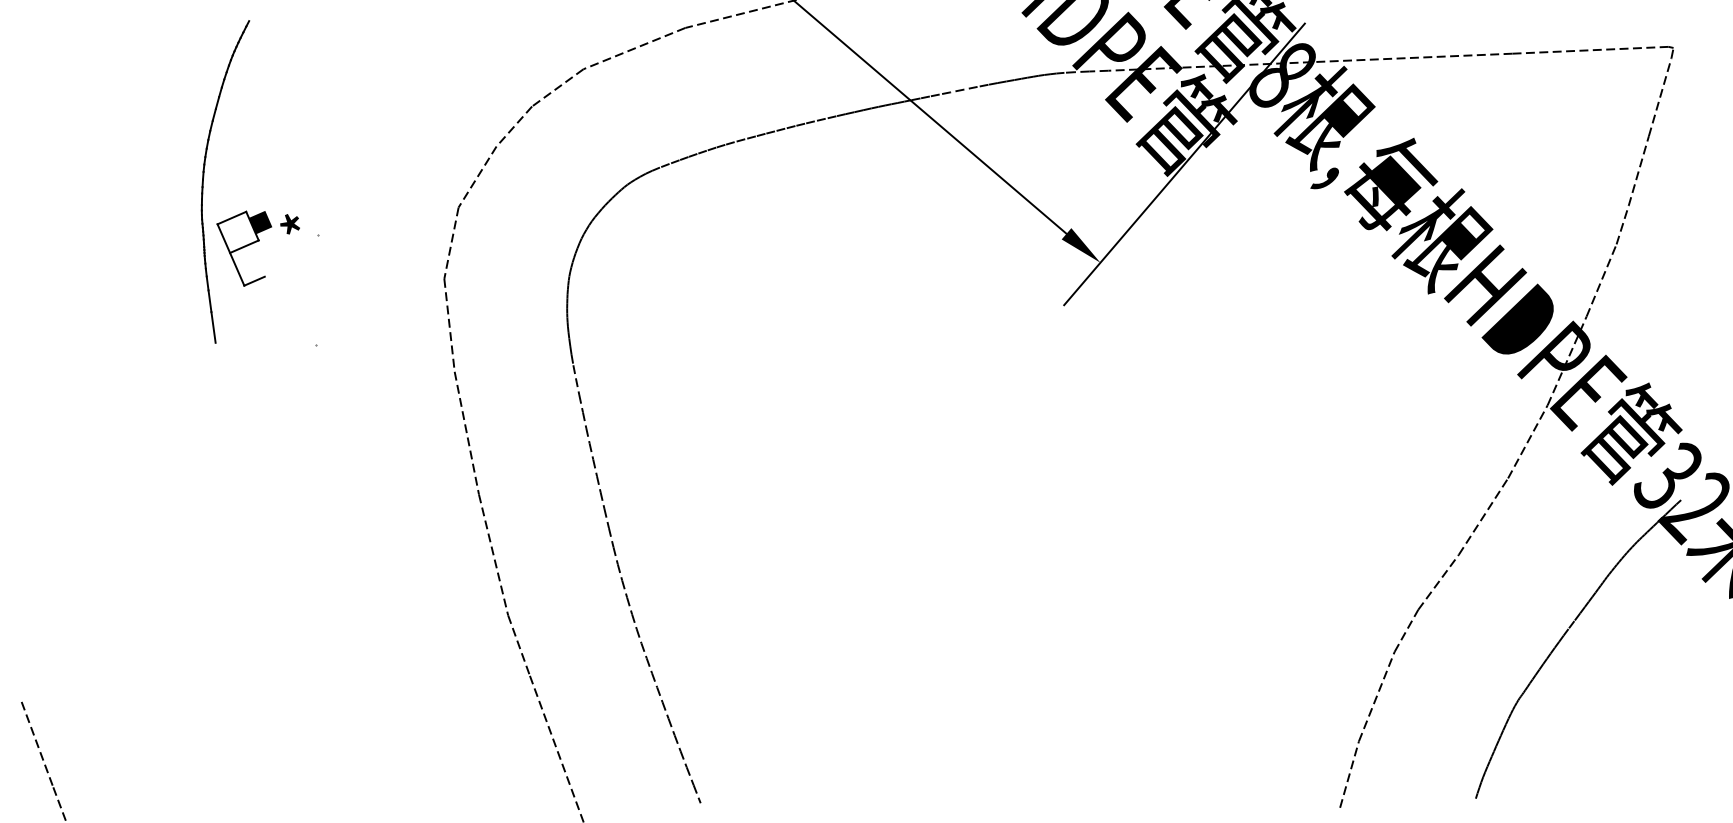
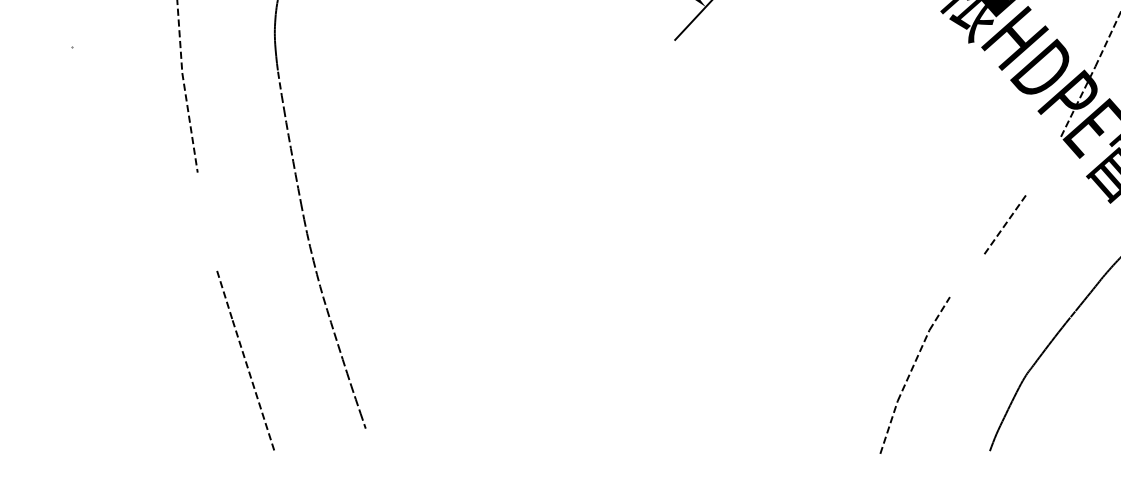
line: (1527, 441) -> (1043, 165), removed
line: (493, 554) -> (207, 221), removed
line: (1438, 581) -> (967, 275), removed

